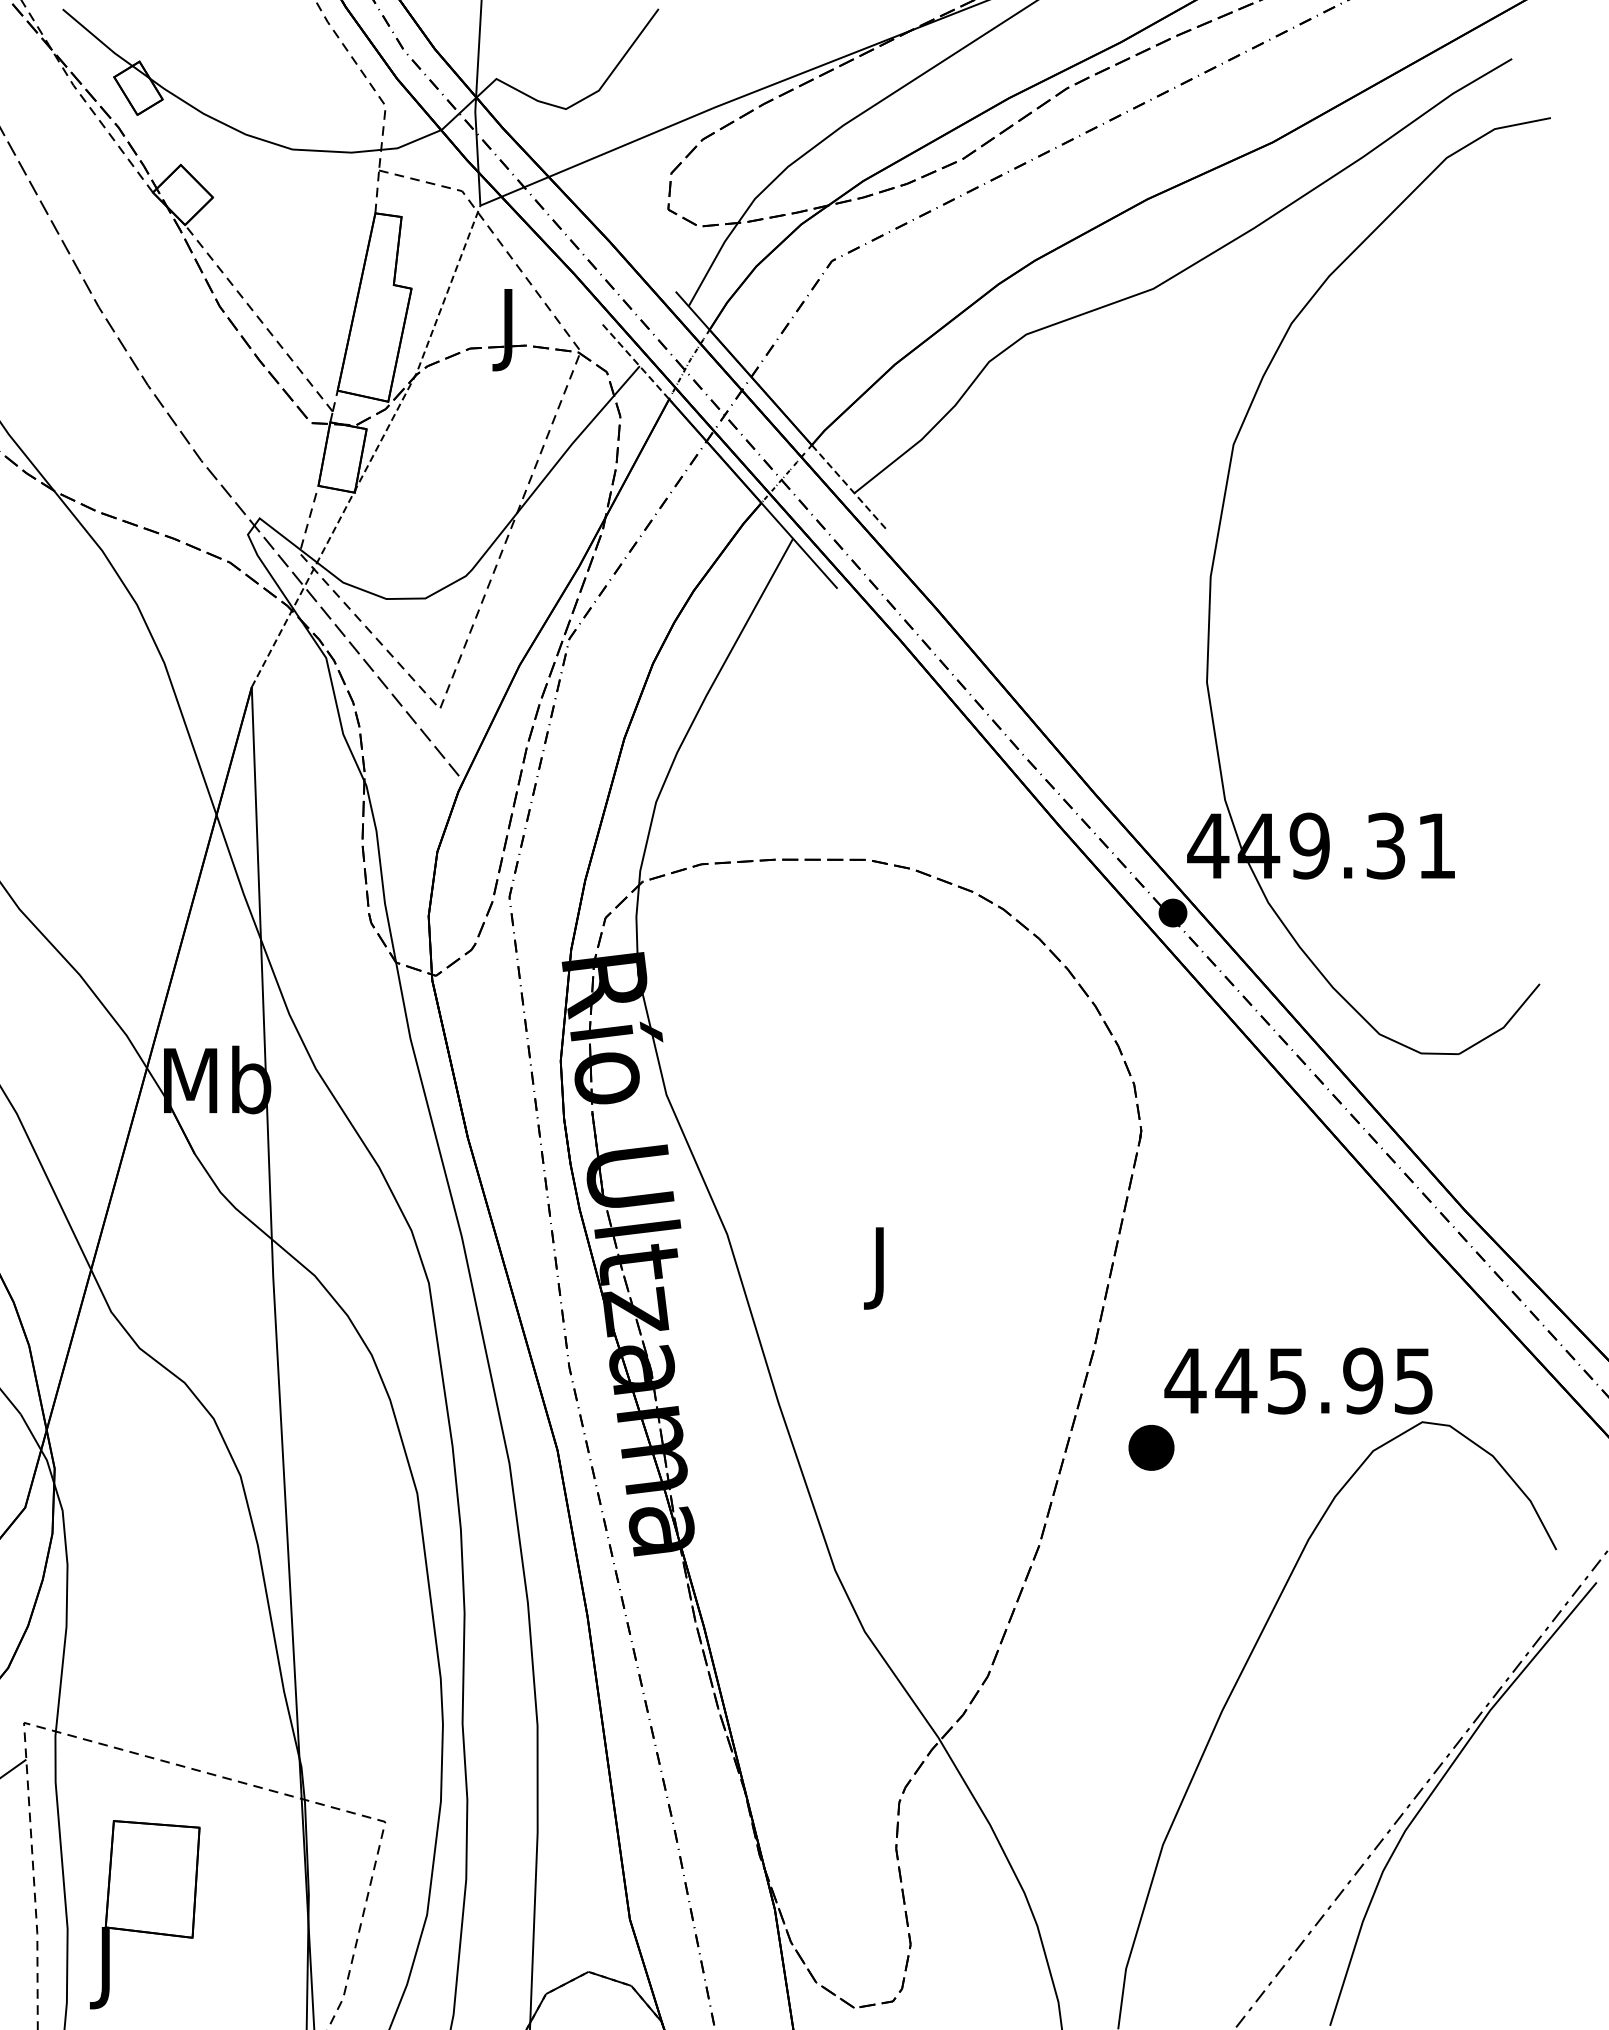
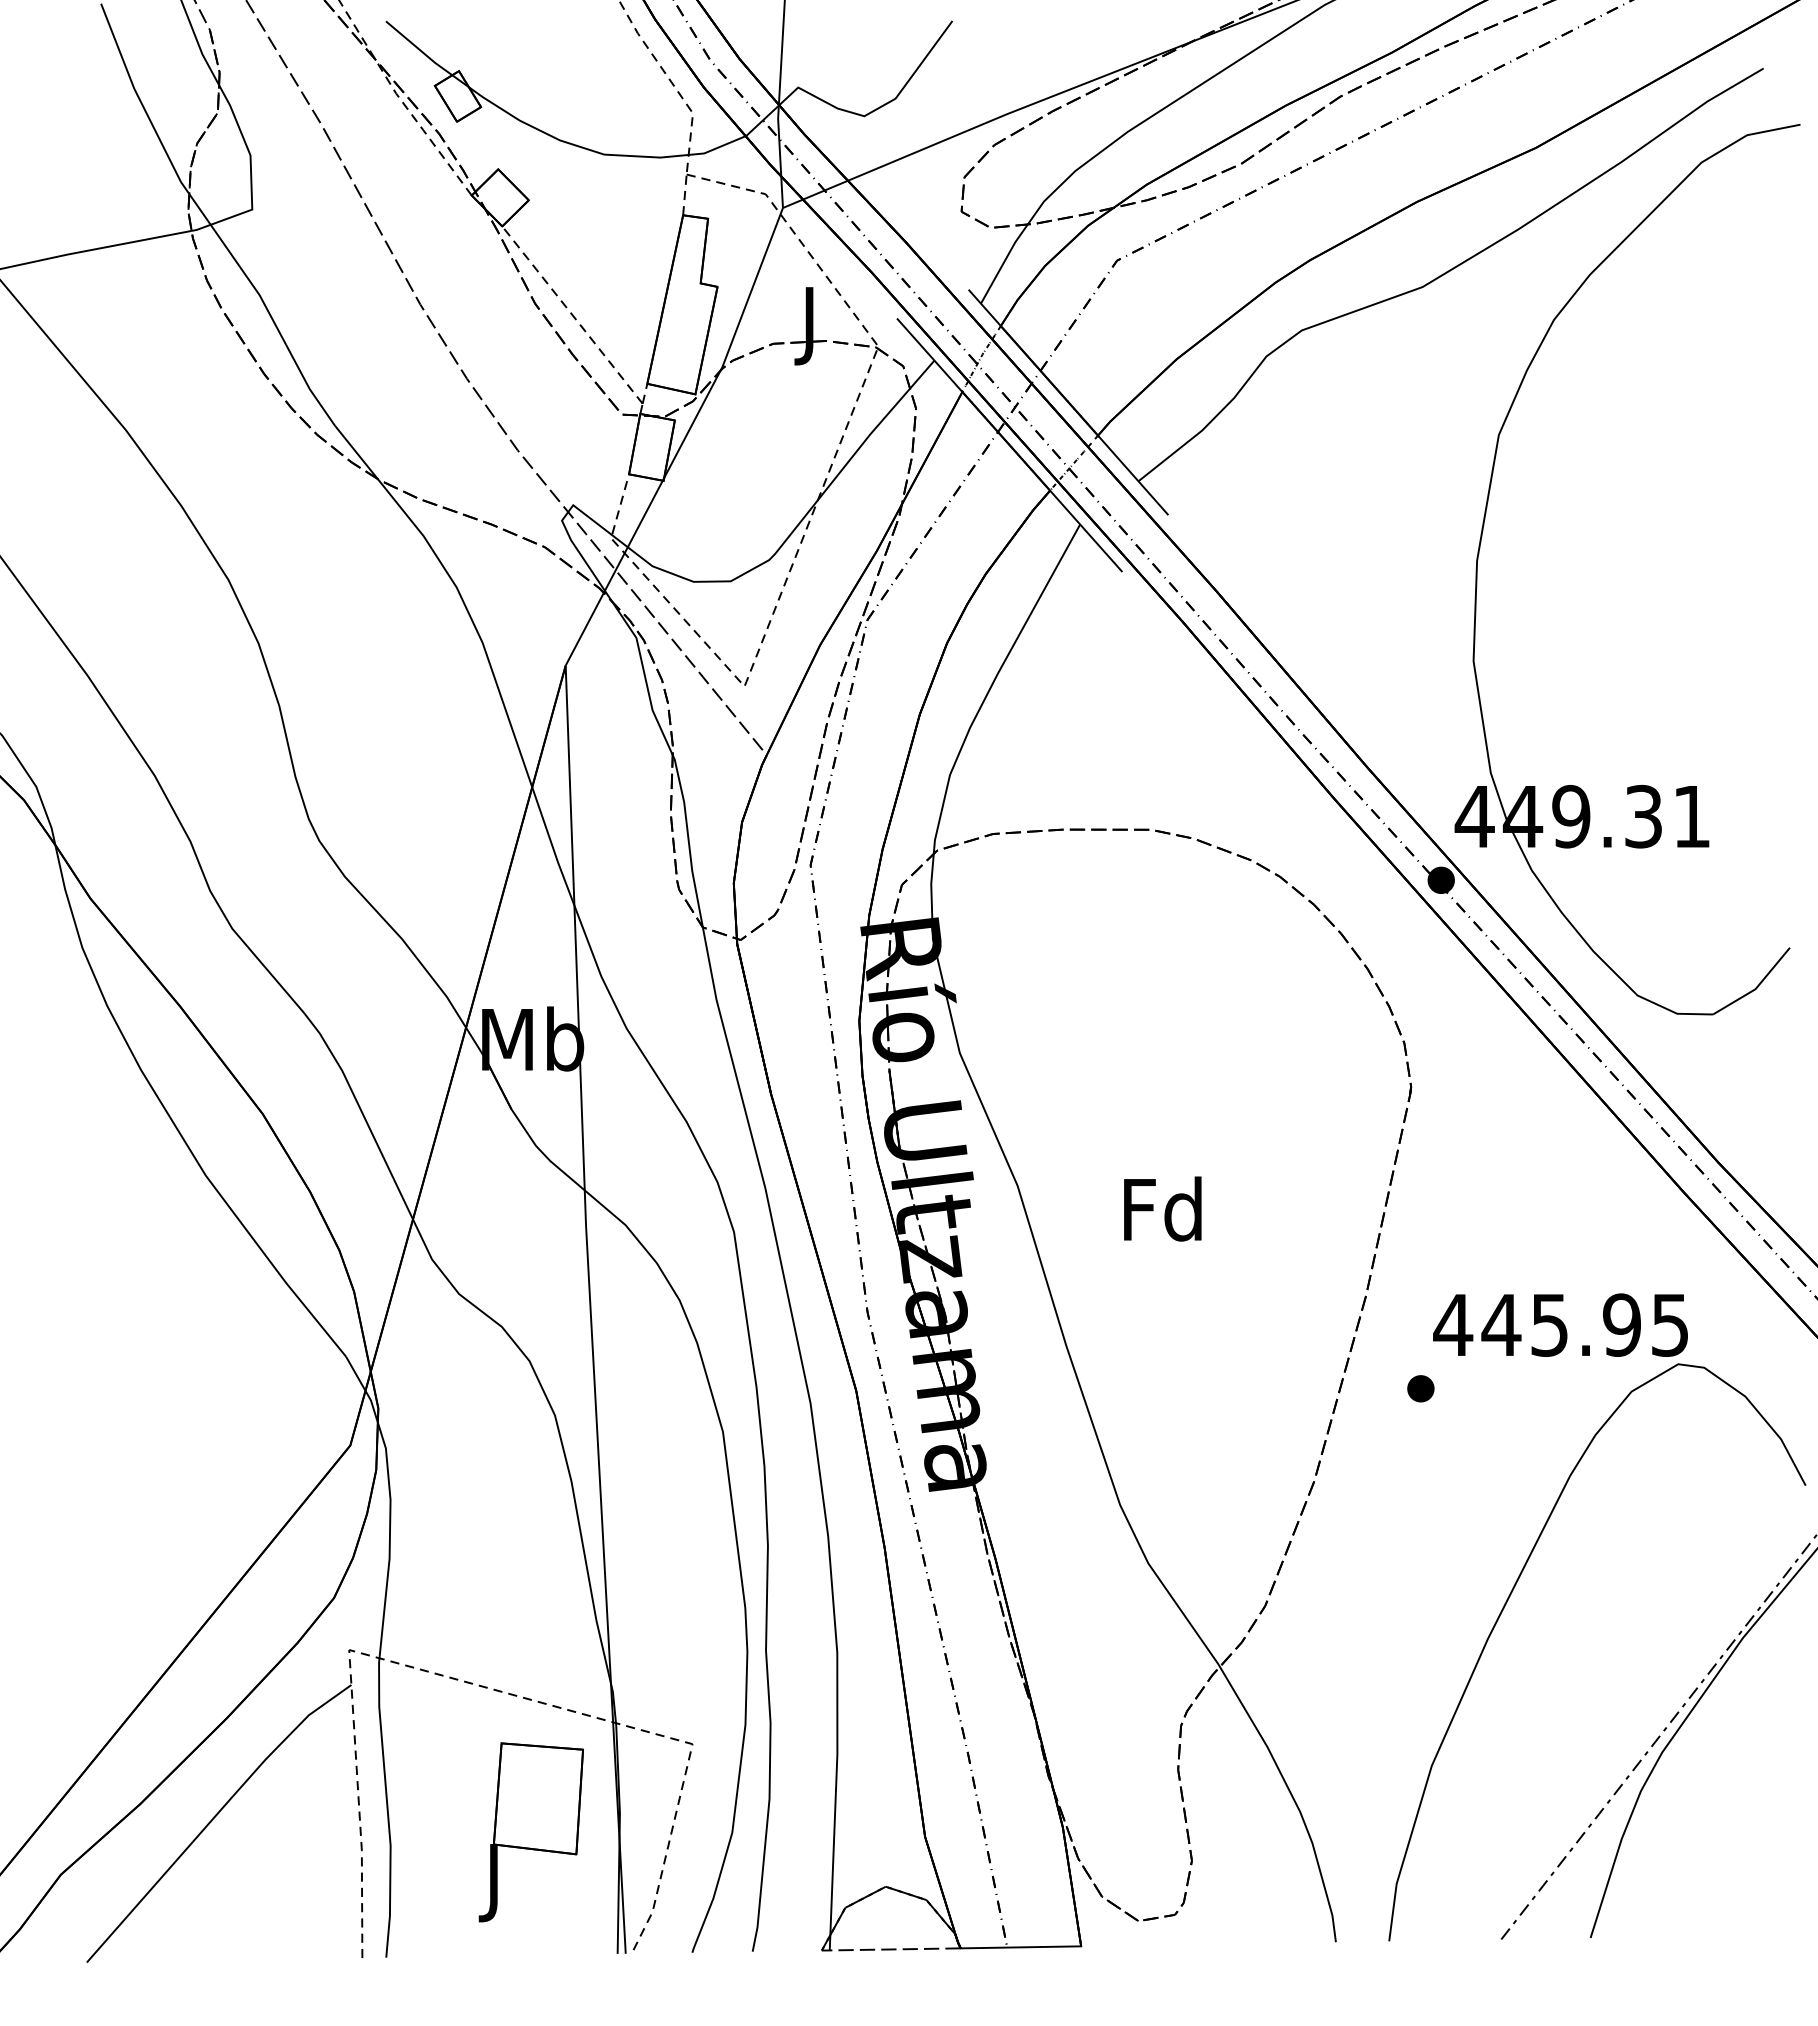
line: (634, 359) -> (929, 354), dashed -> solid
line: (375, 450) -> (683, 440), dashed -> solid
line: (849, 487) -> (1133, 475), dashed -> solid
text: (879, 1266) -> (1162, 1216), J -> Fd
part: (1151, 1447) -> (1420, 1388), size x0.62
part: (144, 1914) -> (530, 1832), moved

